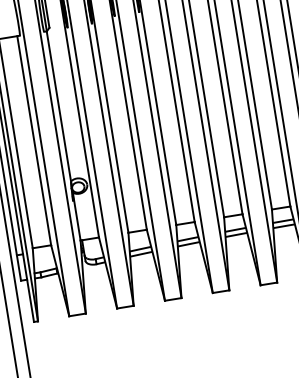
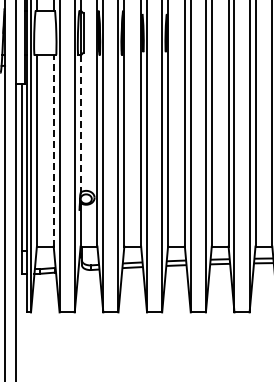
line: (58, 106) -> (80, 124), solid -> dashed
line: (34, 141) -> (53, 151), solid -> dashed

